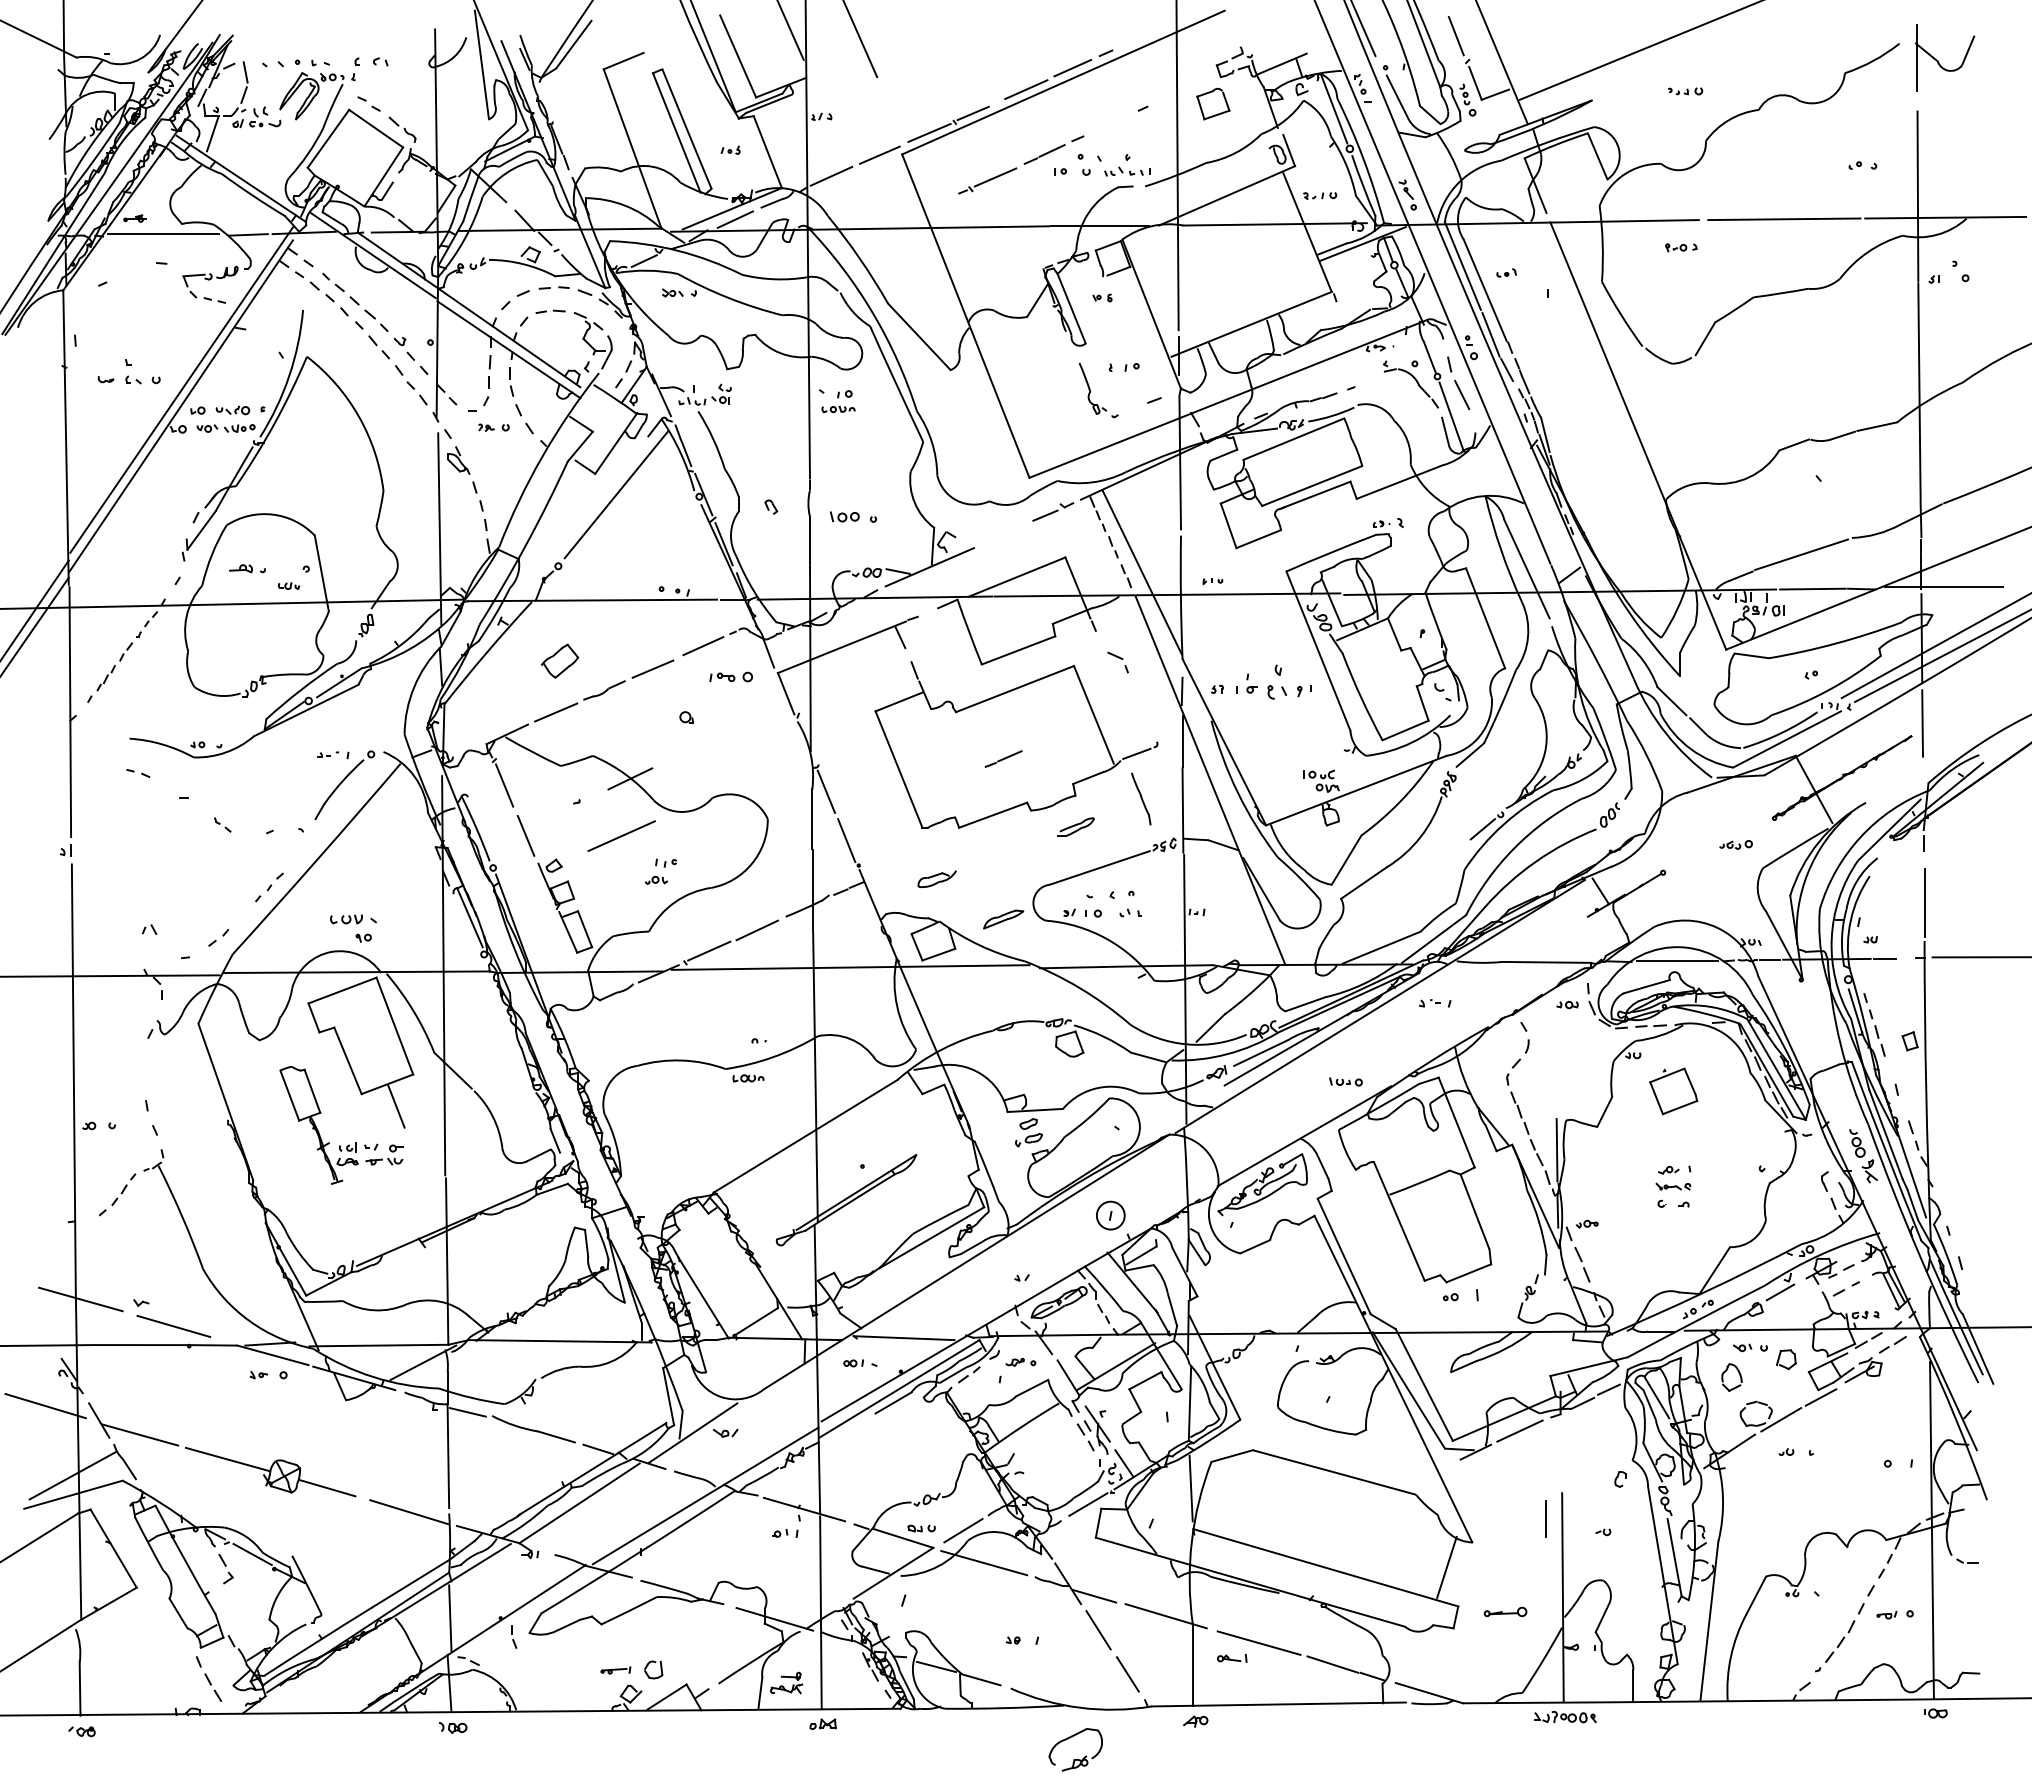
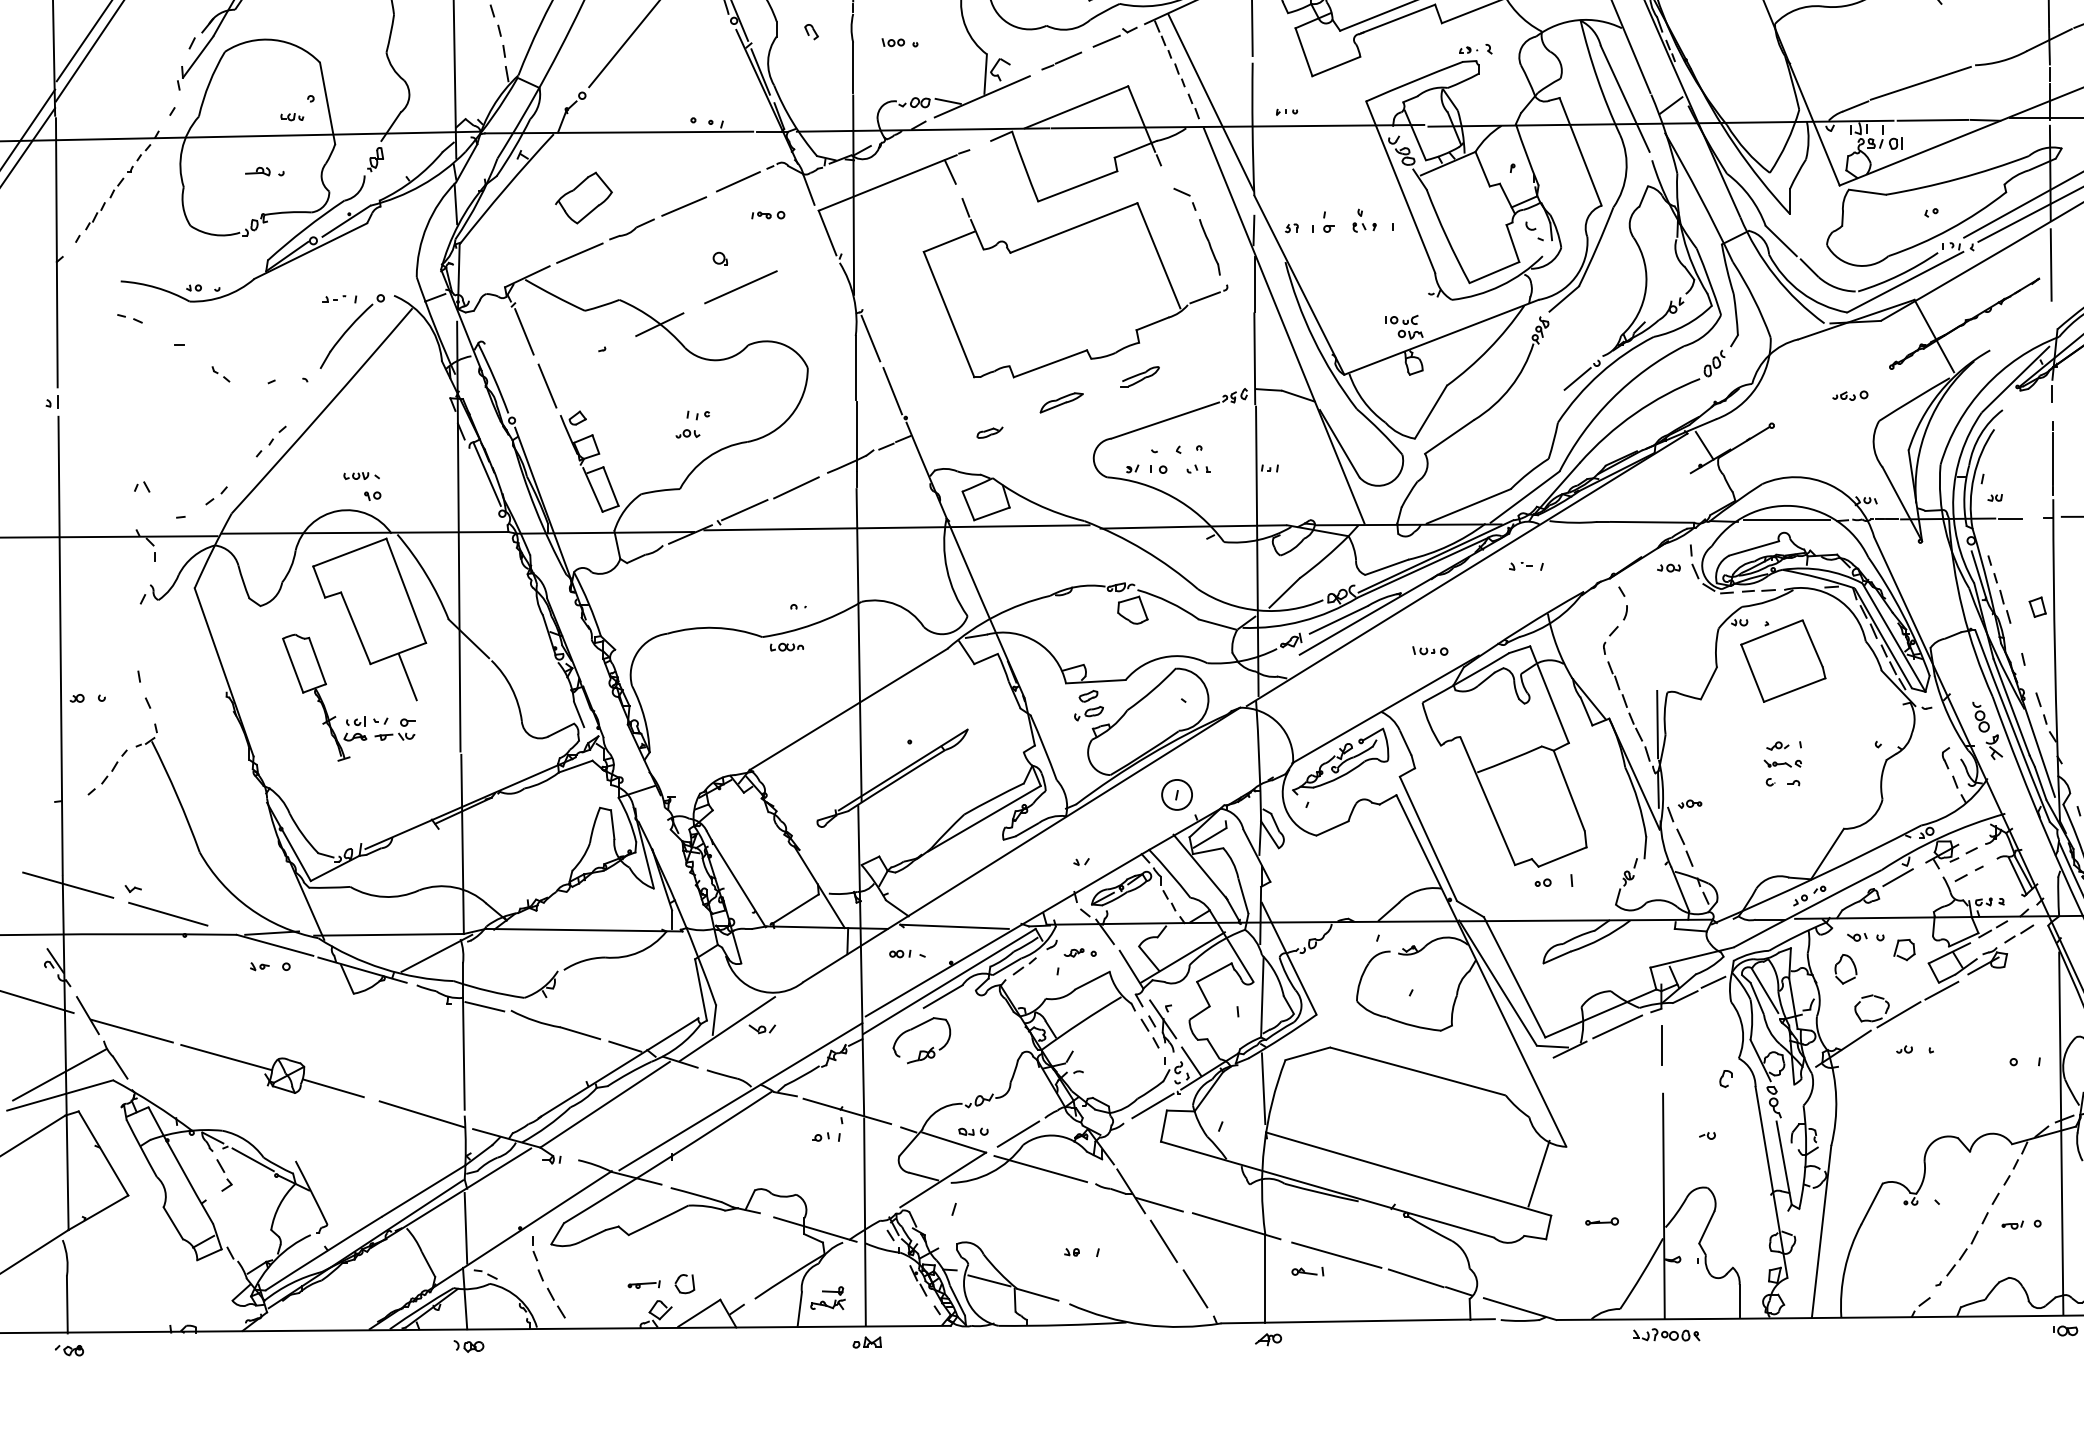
part: (853, 516) -> (900, 42), size x0.71
part: (247, 568) -> (264, 171), moved
part: (559, 660) -> (583, 197), size x1.43
part: (730, 677) -> (767, 215), size x0.71
part: (1284, 682) -> (1364, 220), size x0.62
line: (1003, 758) -> (1061, 60), moved
part: (1141, 798) -> (1210, 246), moved
line: (621, 835) -> (740, 286), moved
part: (936, 878) -> (989, 431), size x0.62
part: (353, 919) -> (361, 476), size x0.71
part: (1003, 919) -> (1061, 402), moved
part: (1673, 1091) -> (1782, 661), size x1.67
line: (1545, 1518) -> (1661, 1045), moved
part: (1505, 1611) -> (1602, 1221), size x0.71
part: (208, 1678) -> (551, 1293), moved
part: (1075, 1759) -> (921, 1051), moved

